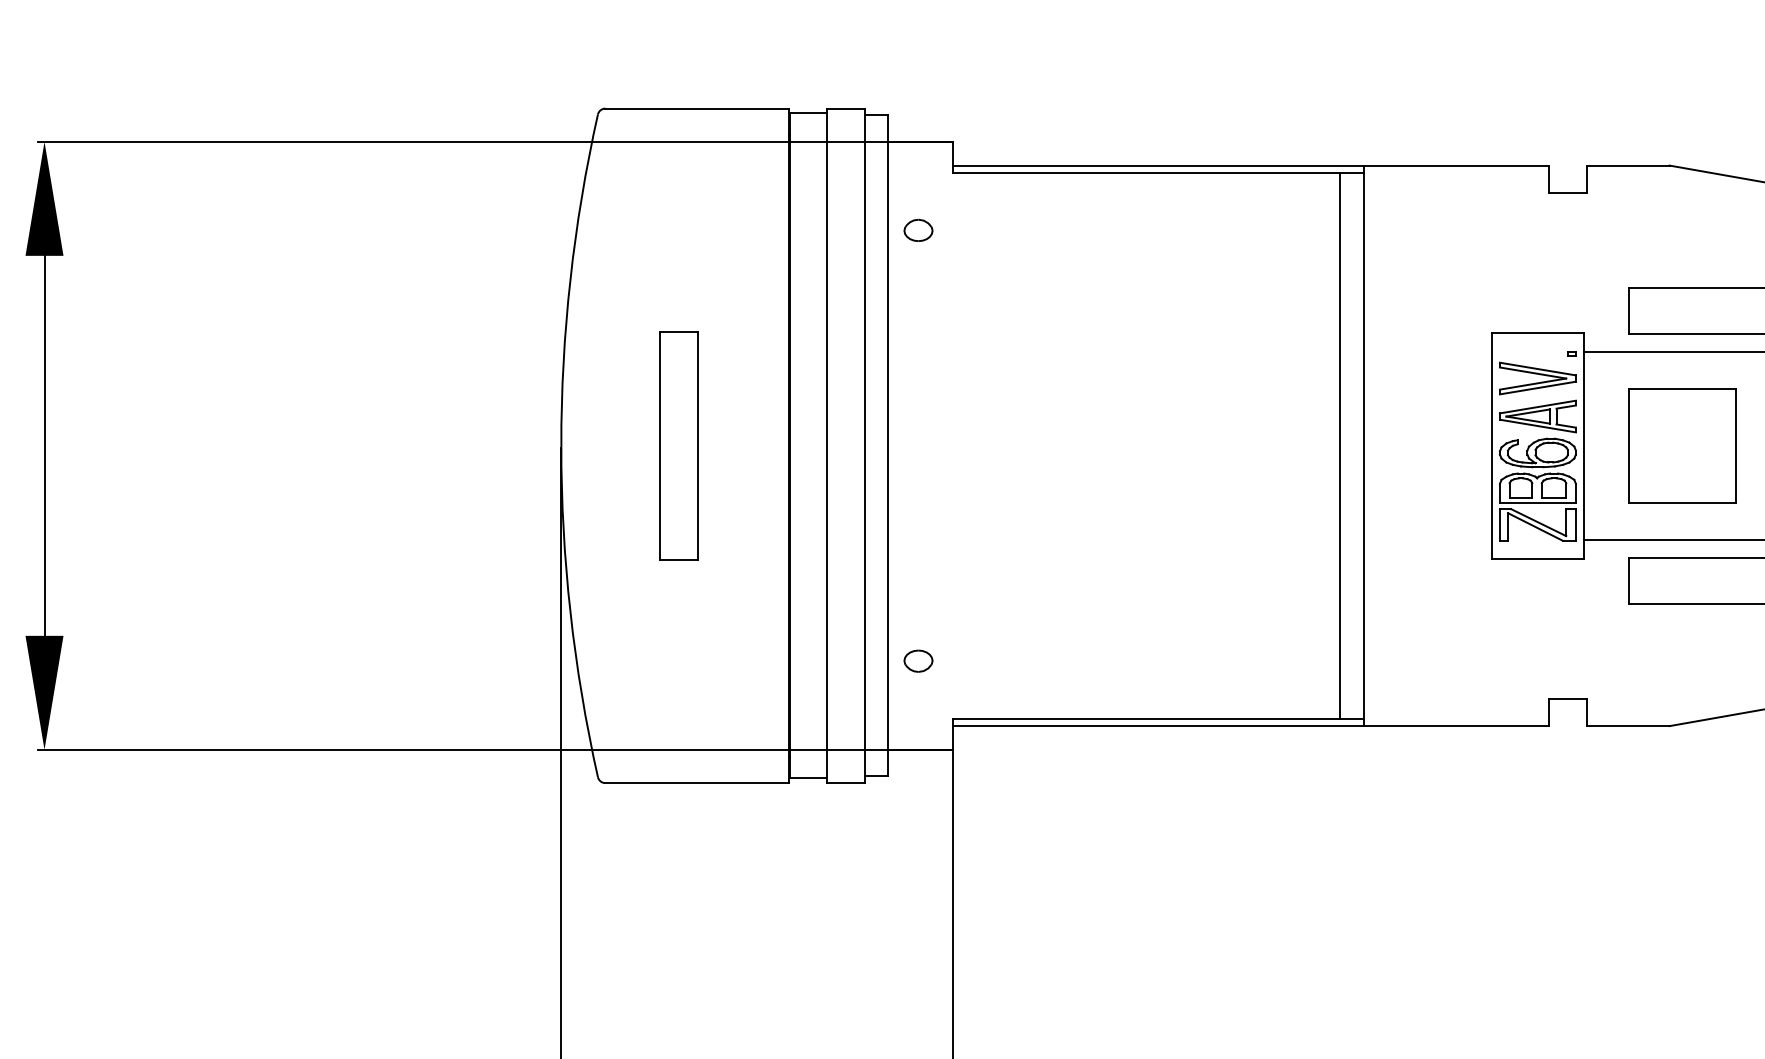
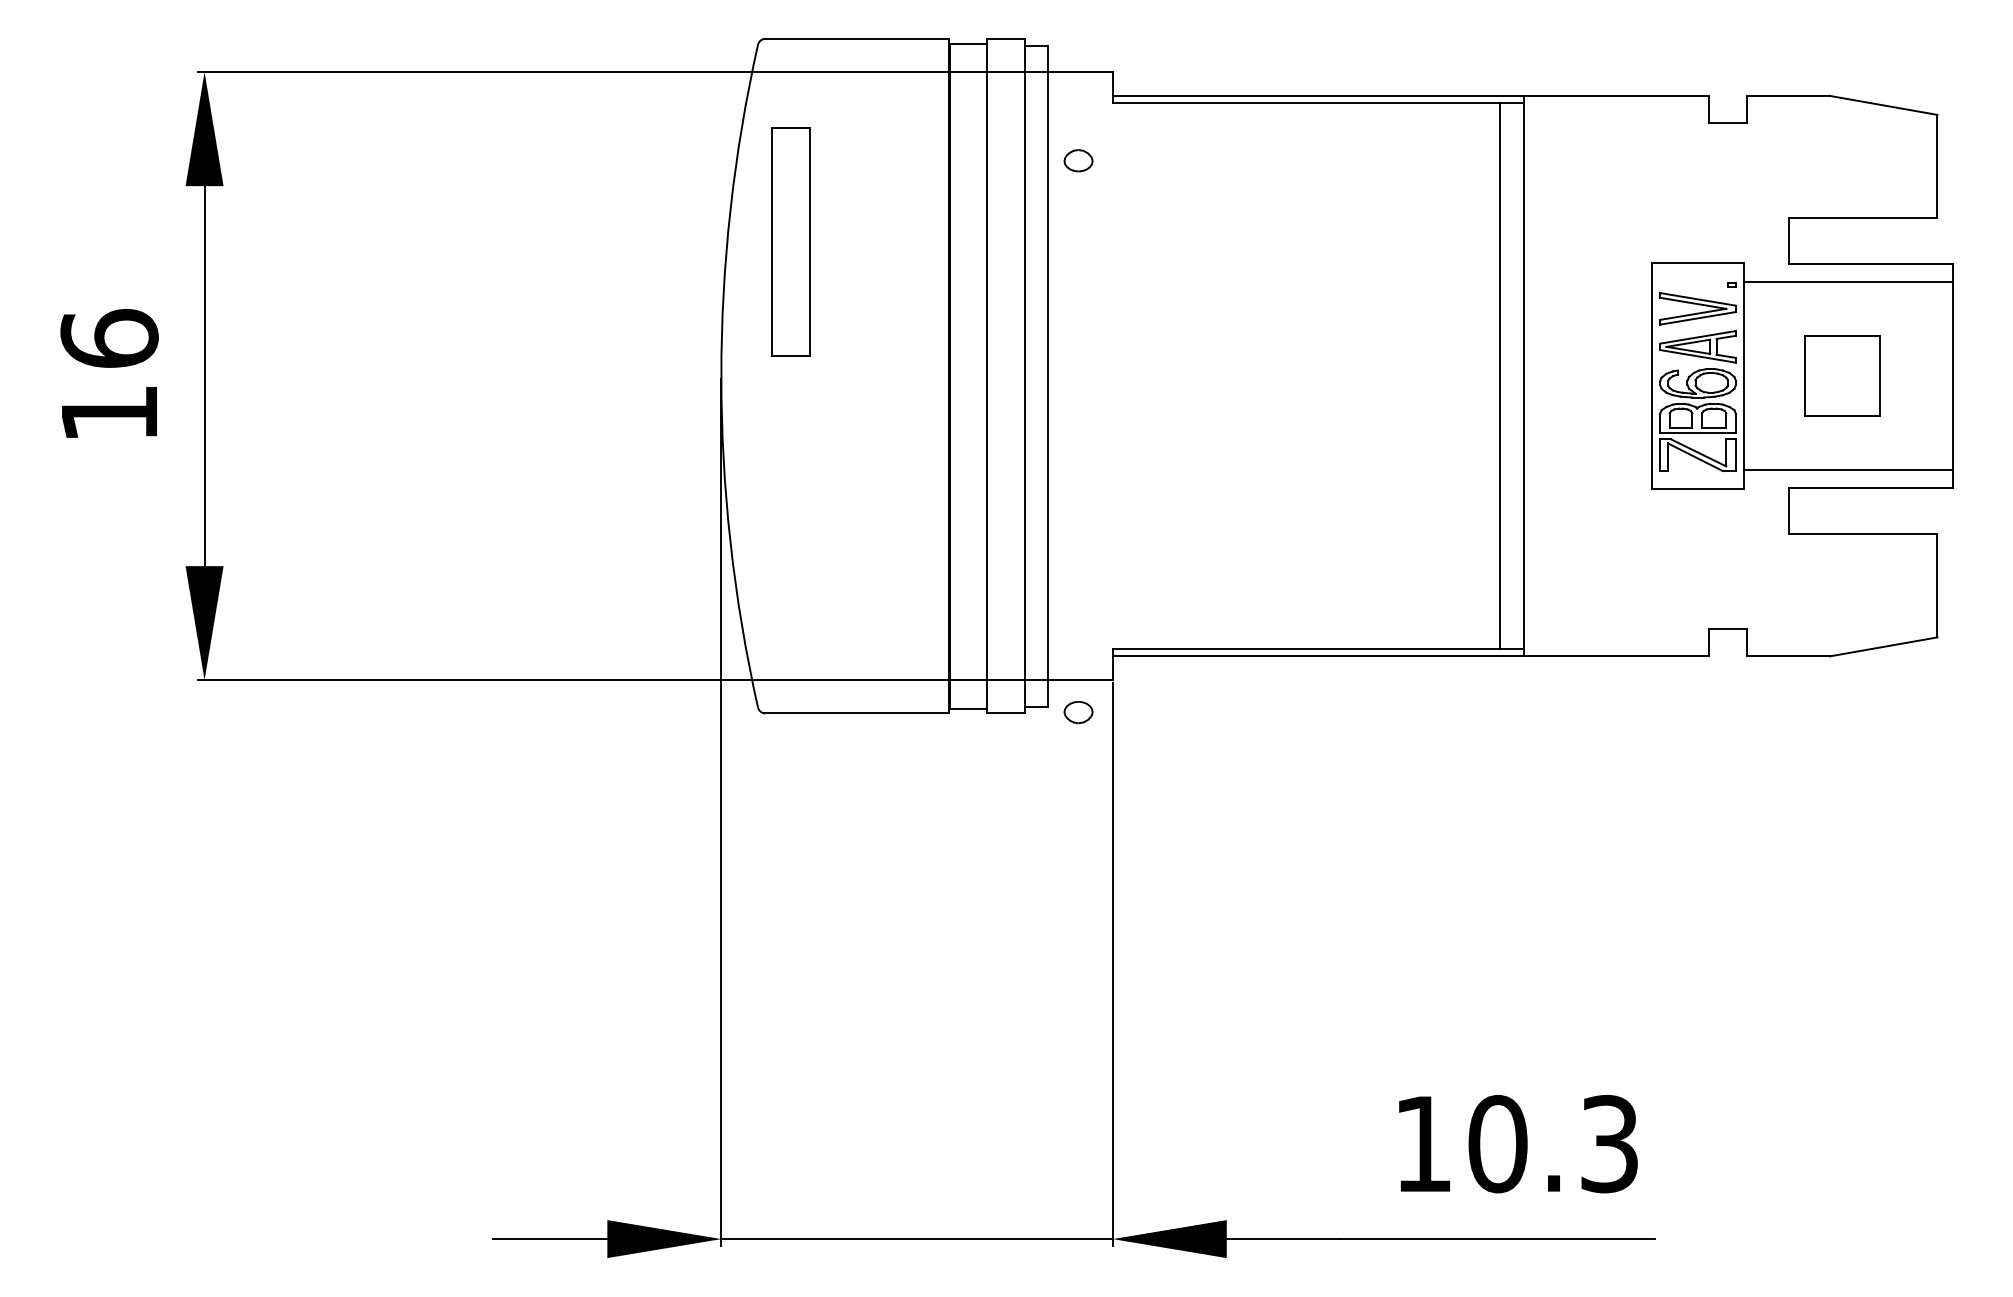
part: (678, 445) -> (790, 241), moved
part: (1682, 445) -> (1842, 375), size x0.7
part: (918, 661) -> (1078, 712), moved

